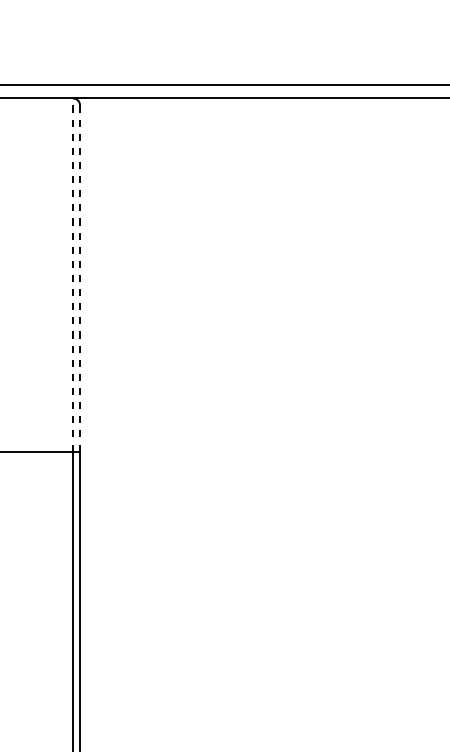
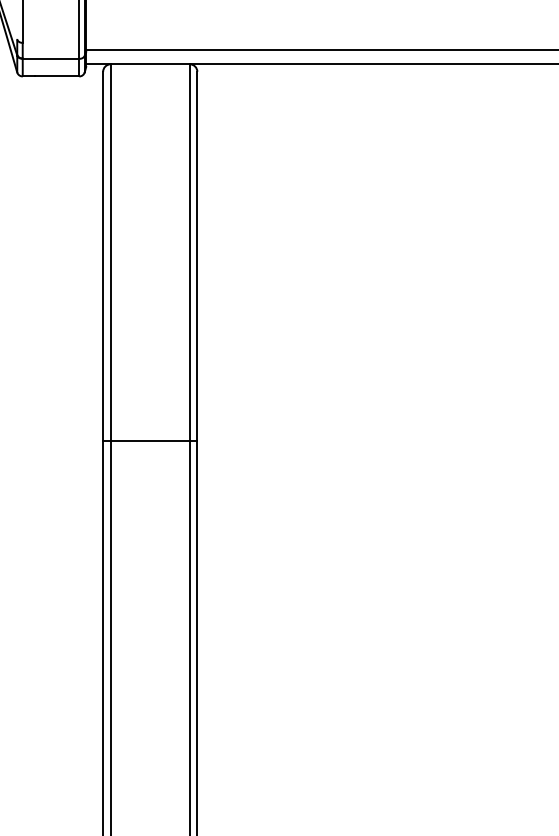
line: (72, 274) -> (189, 252), dashed -> solid
line: (80, 278) -> (197, 256), dashed -> solid

